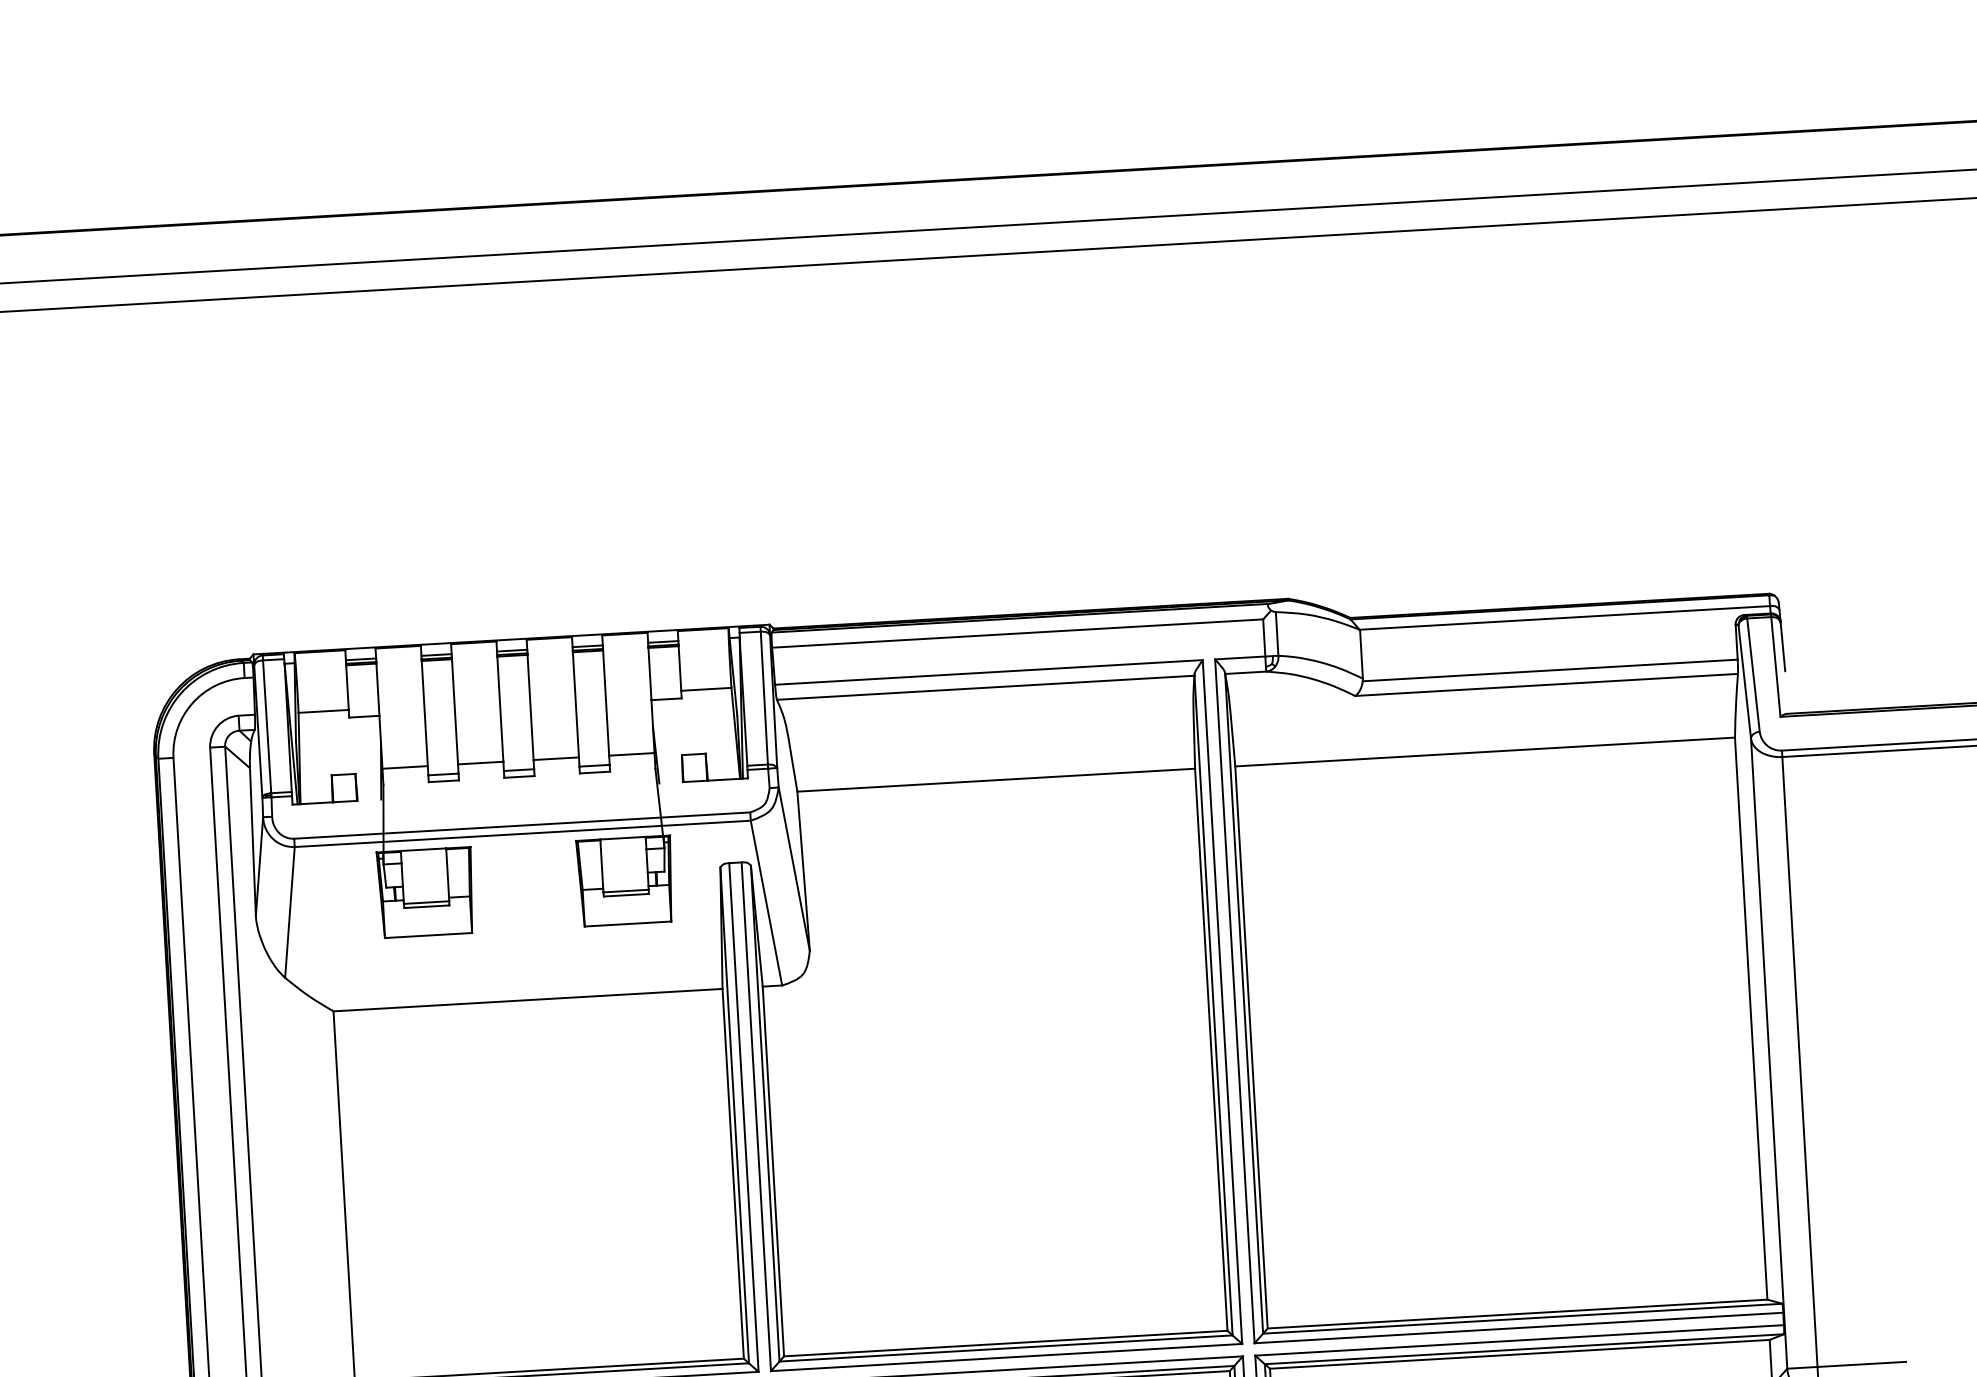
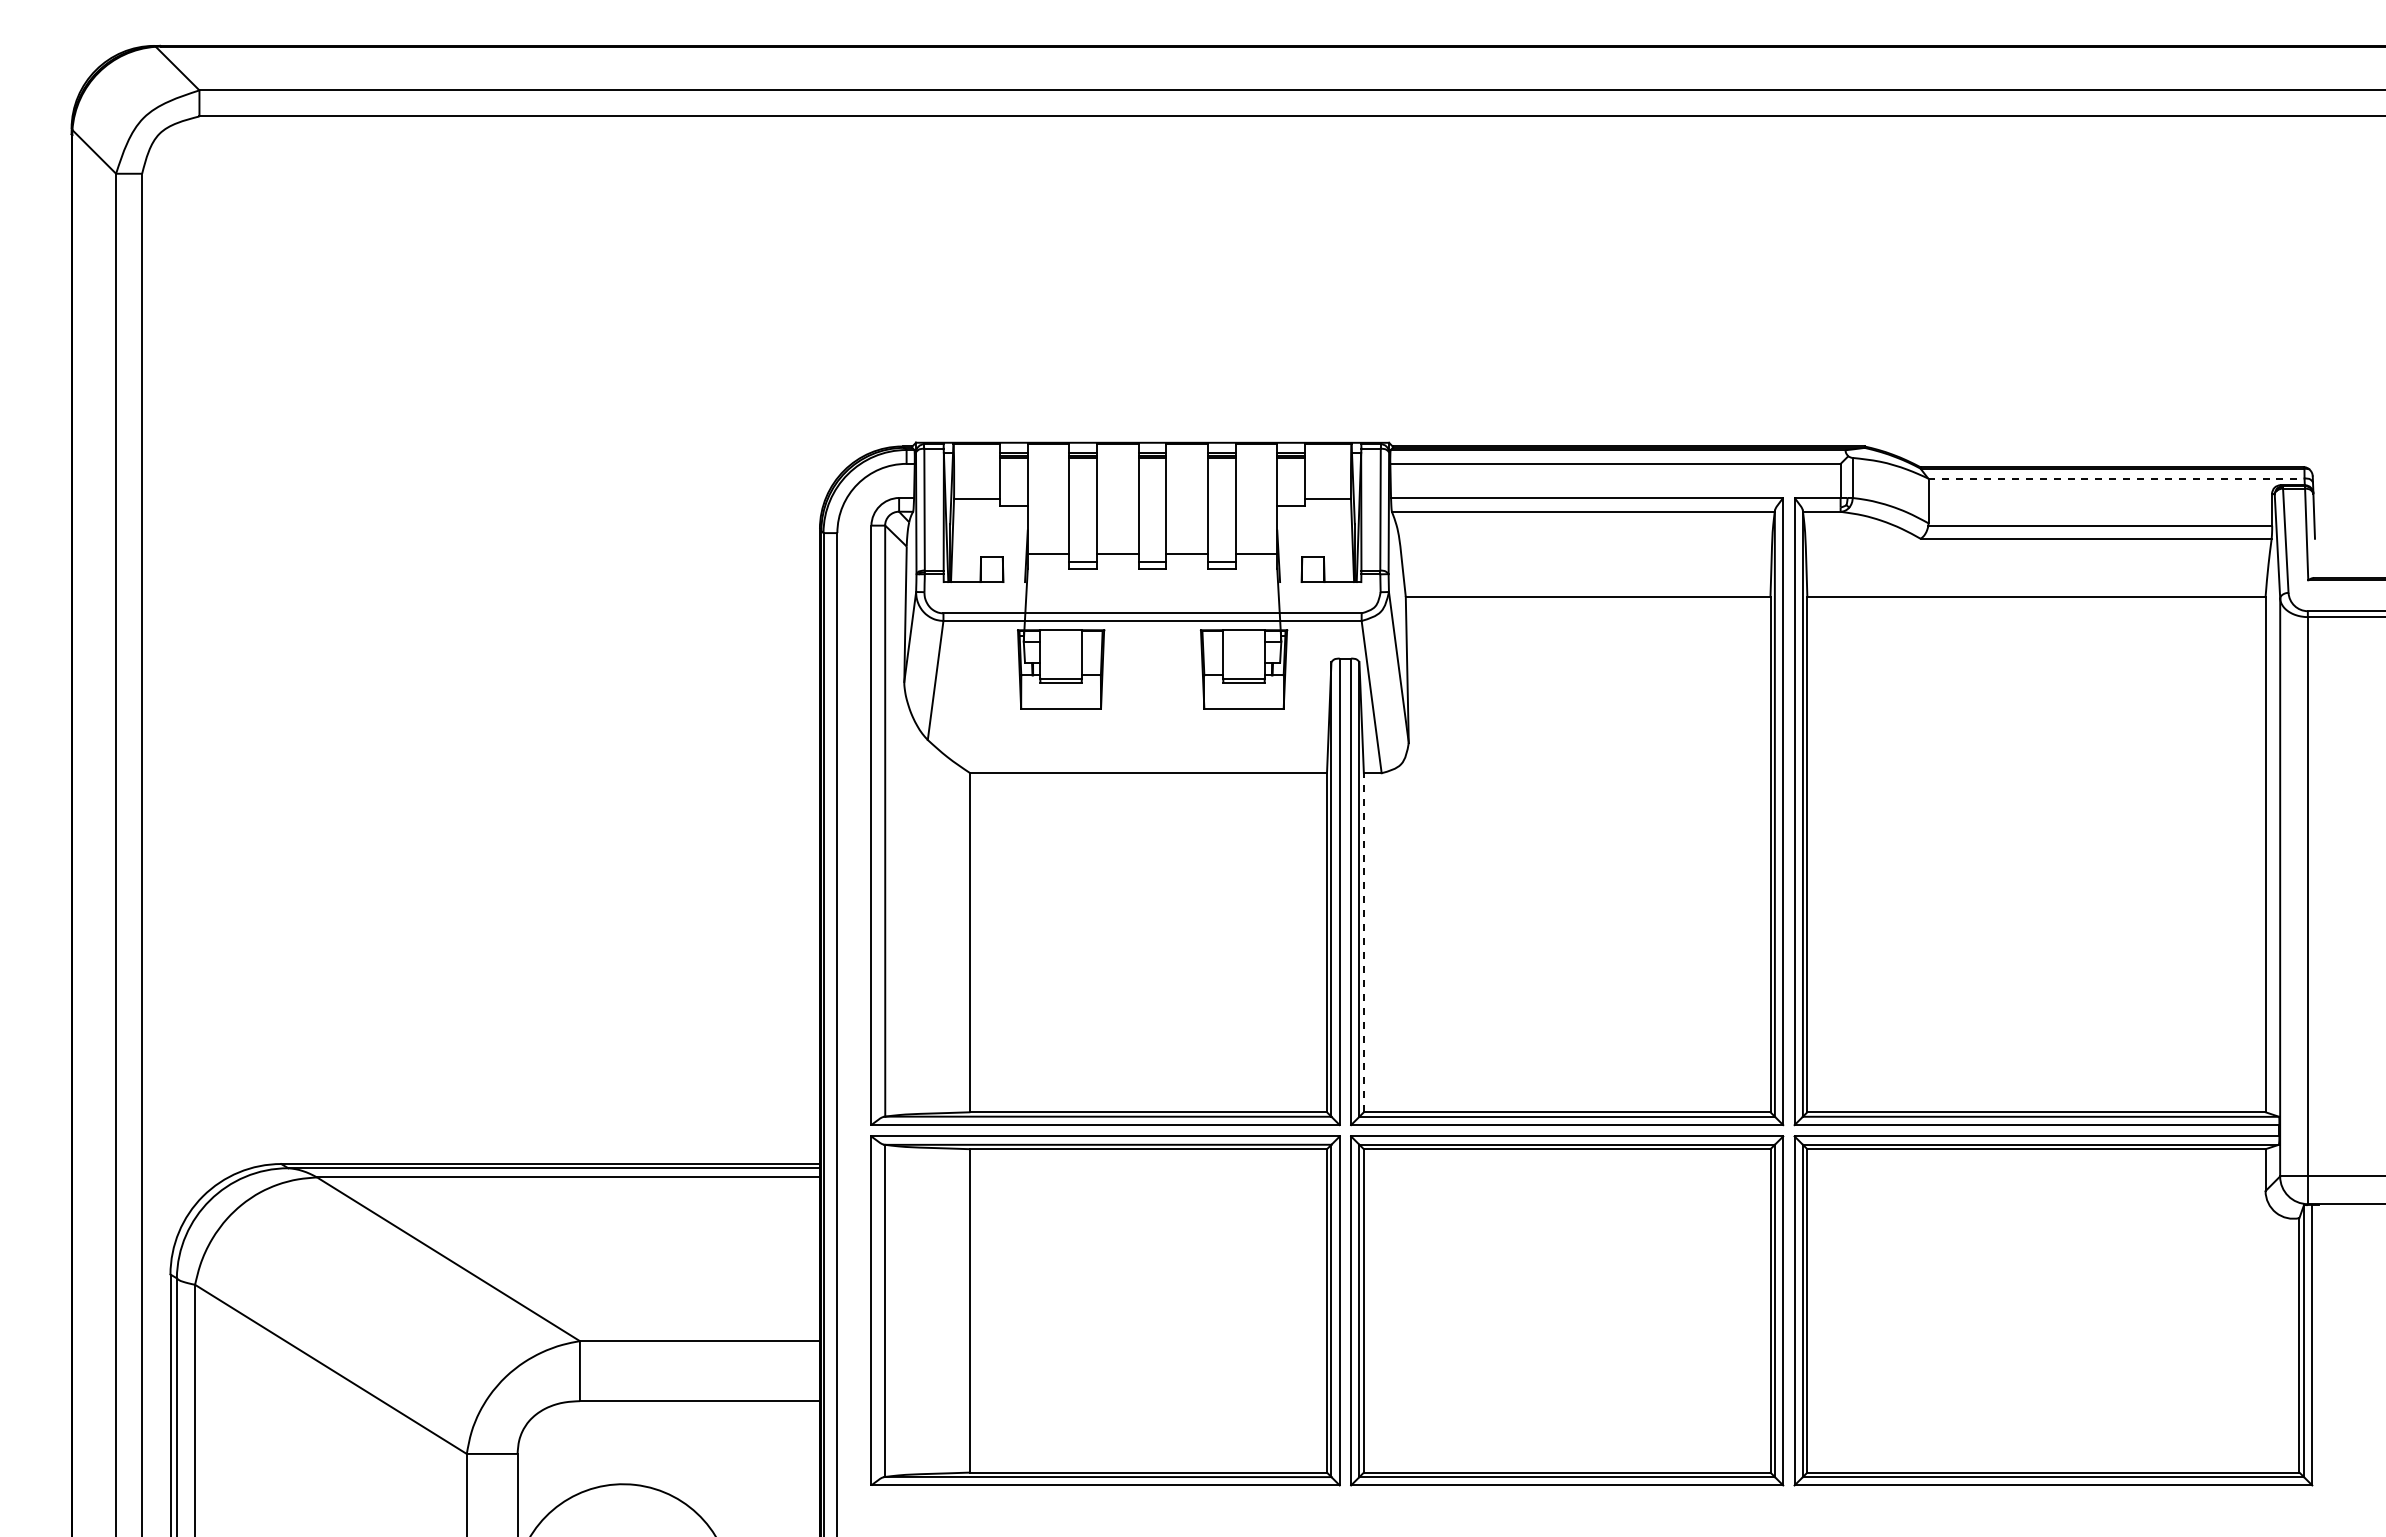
line: (1564, 617) -> (2116, 478), solid -> dashed
line: (772, 1171) -> (1363, 942), solid -> dashed

